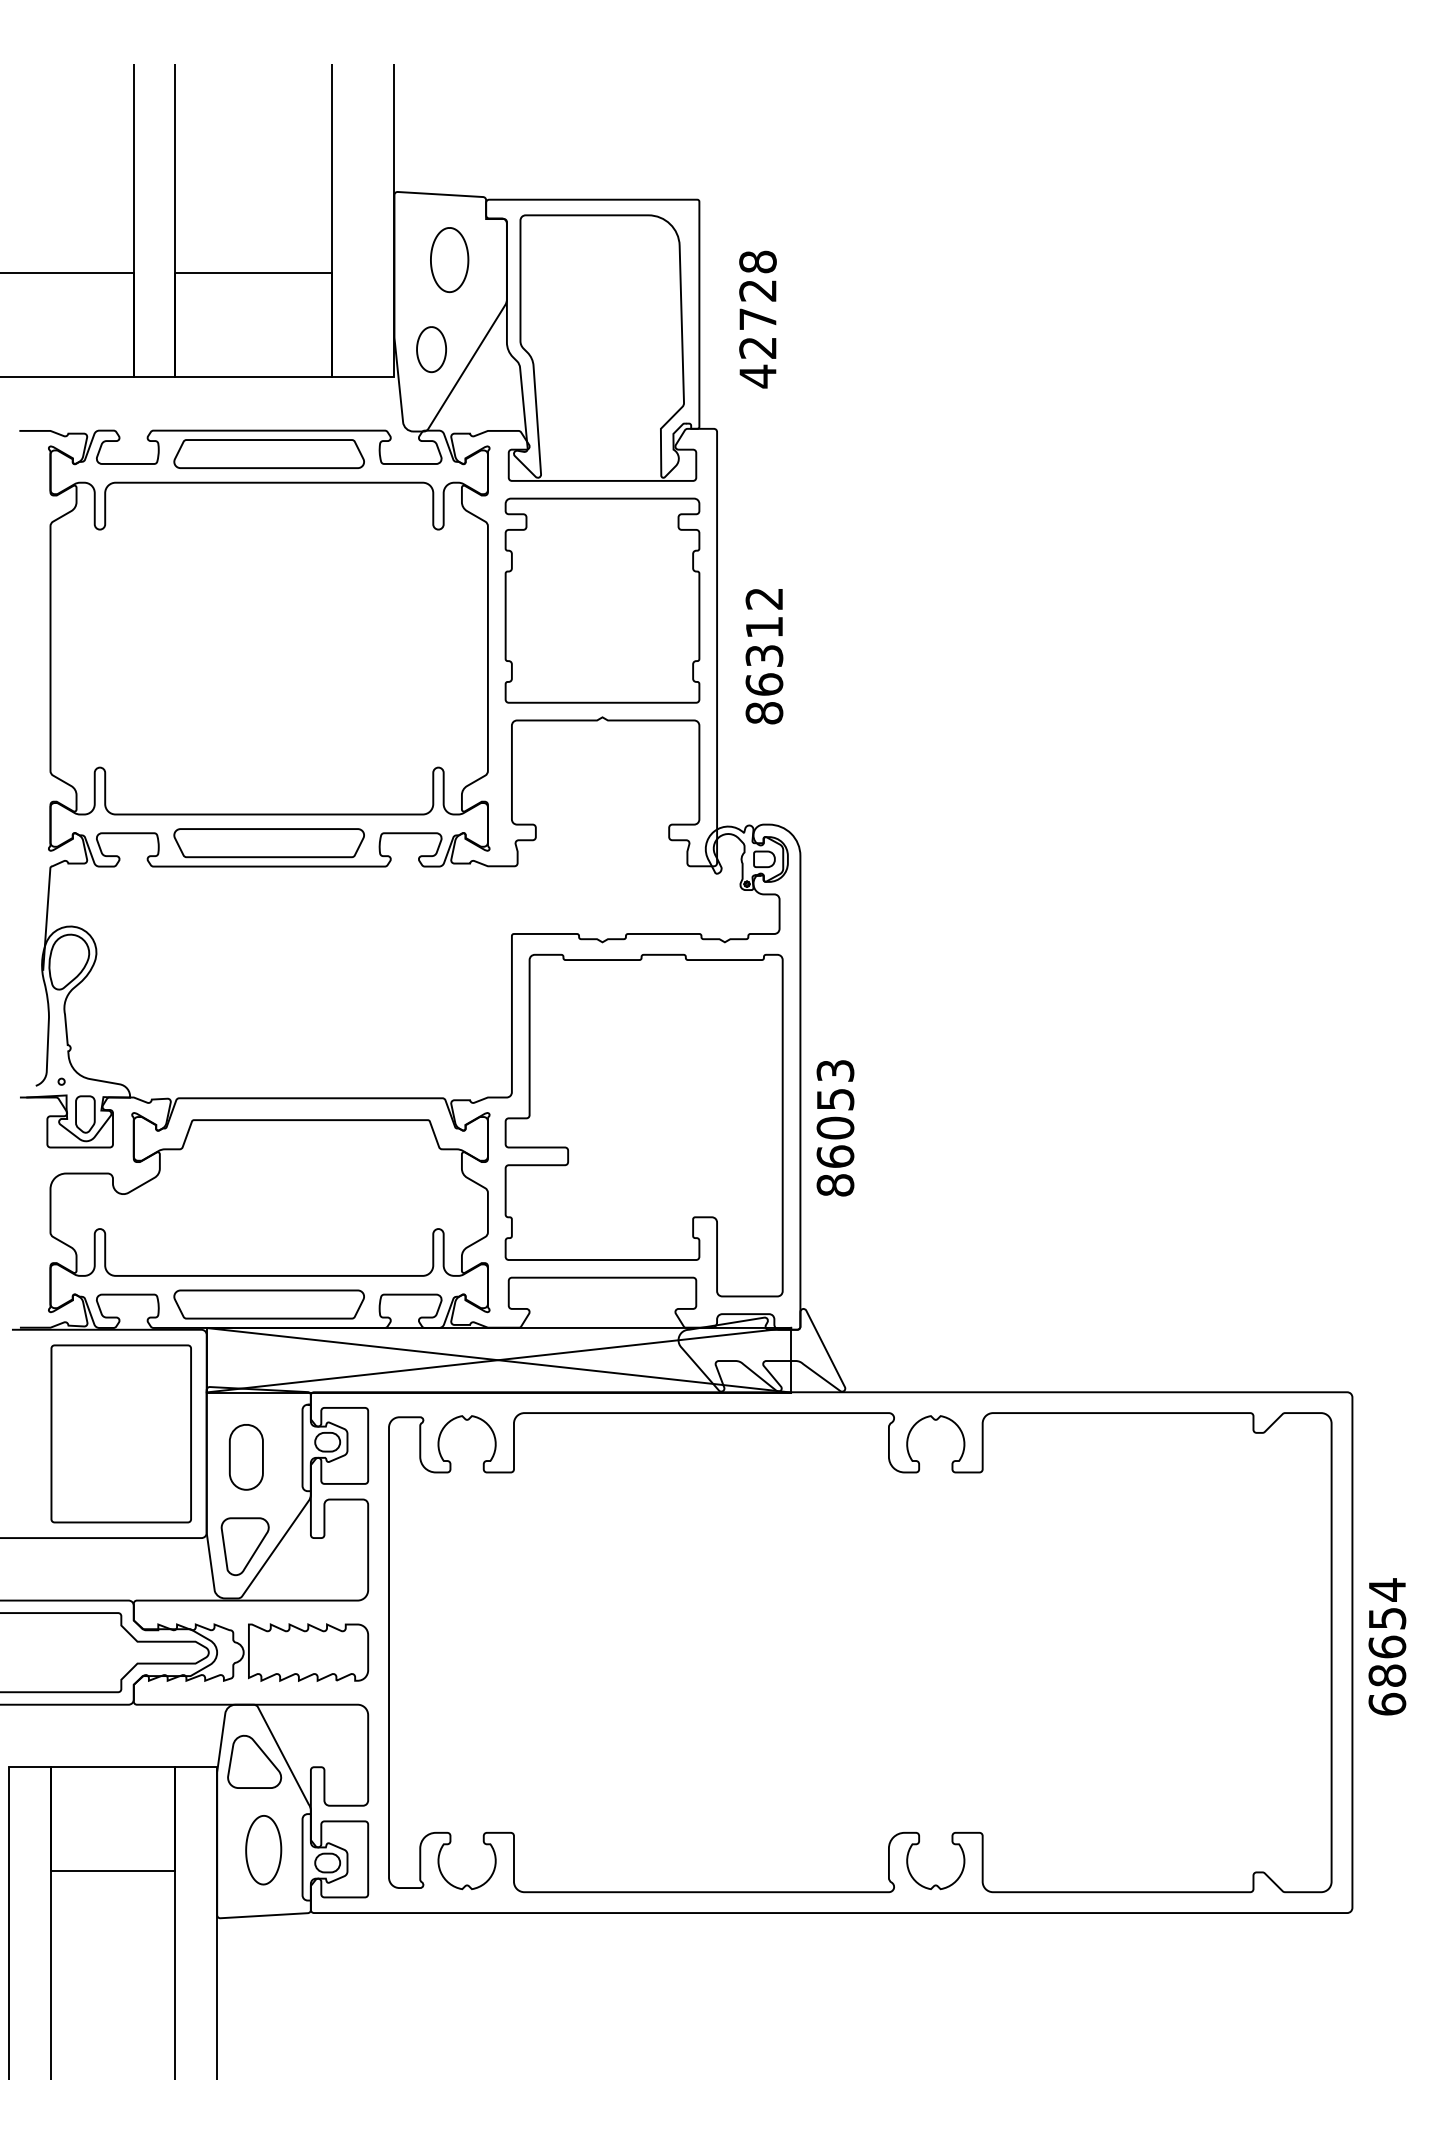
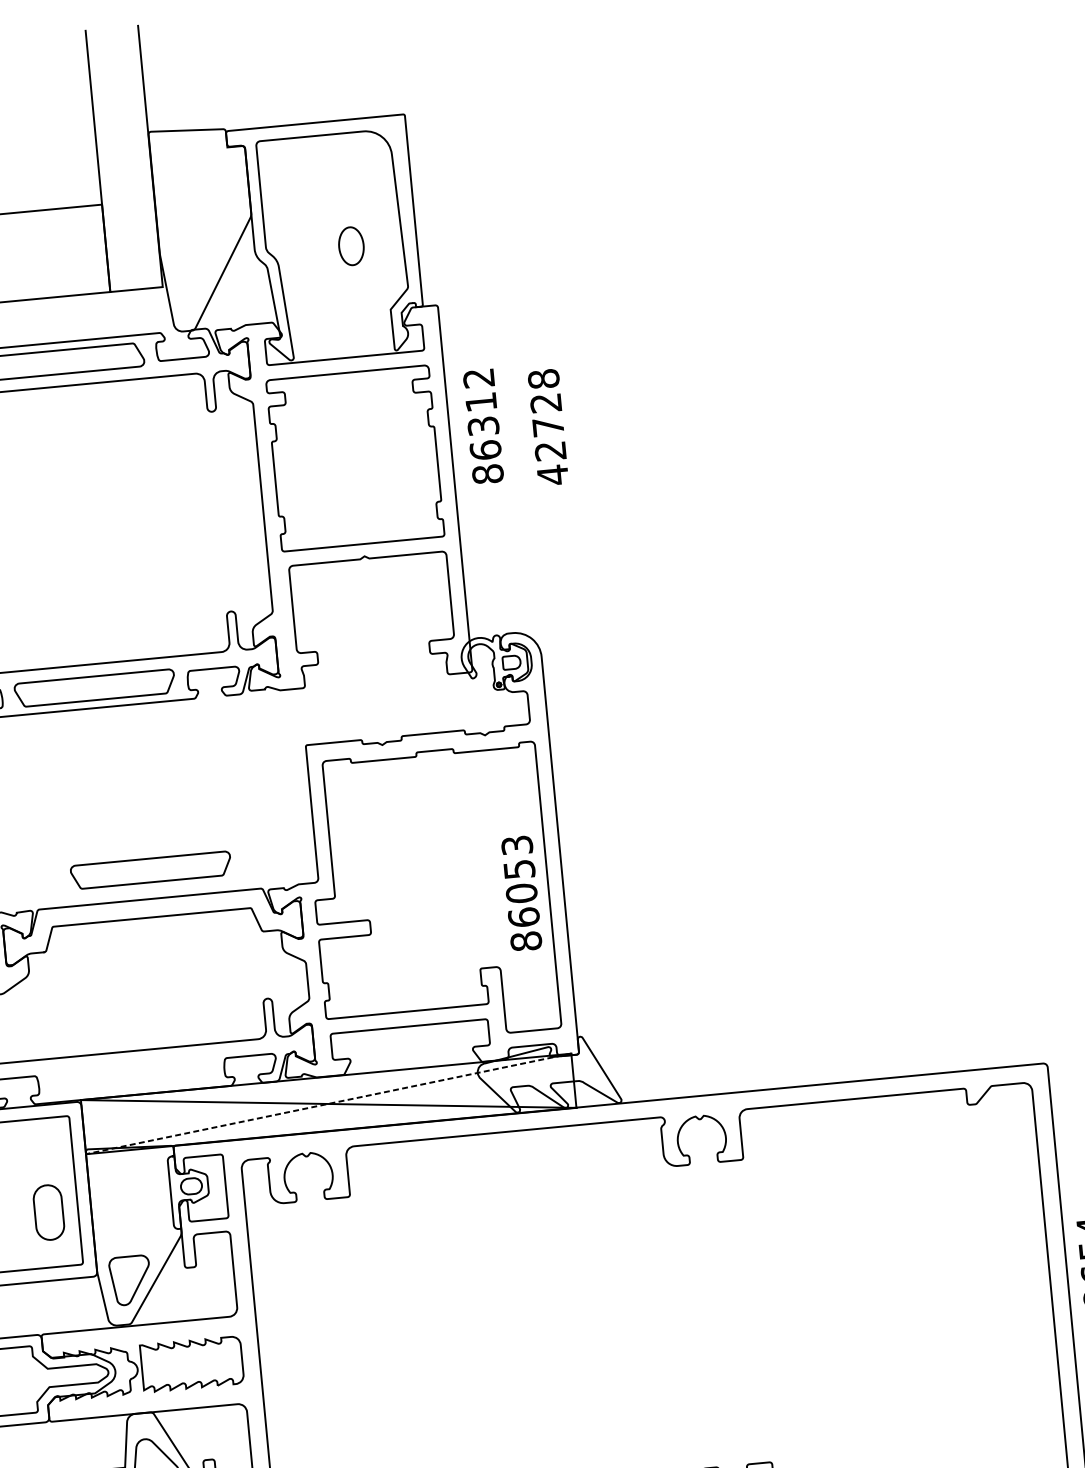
part: (449, 260) -> (199, 185), removed
text: (757, 319) -> (547, 427), moved
part: (431, 349) -> (351, 246), moved
text: (764, 656) -> (483, 426), moved
text: (835, 1128) -> (521, 893), moved
part: (268, 1304) -> (150, 870), moved
line: (498, 1360) -> (328, 1104), solid -> dashed
part: (245, 1457) -> (48, 1212), moved

